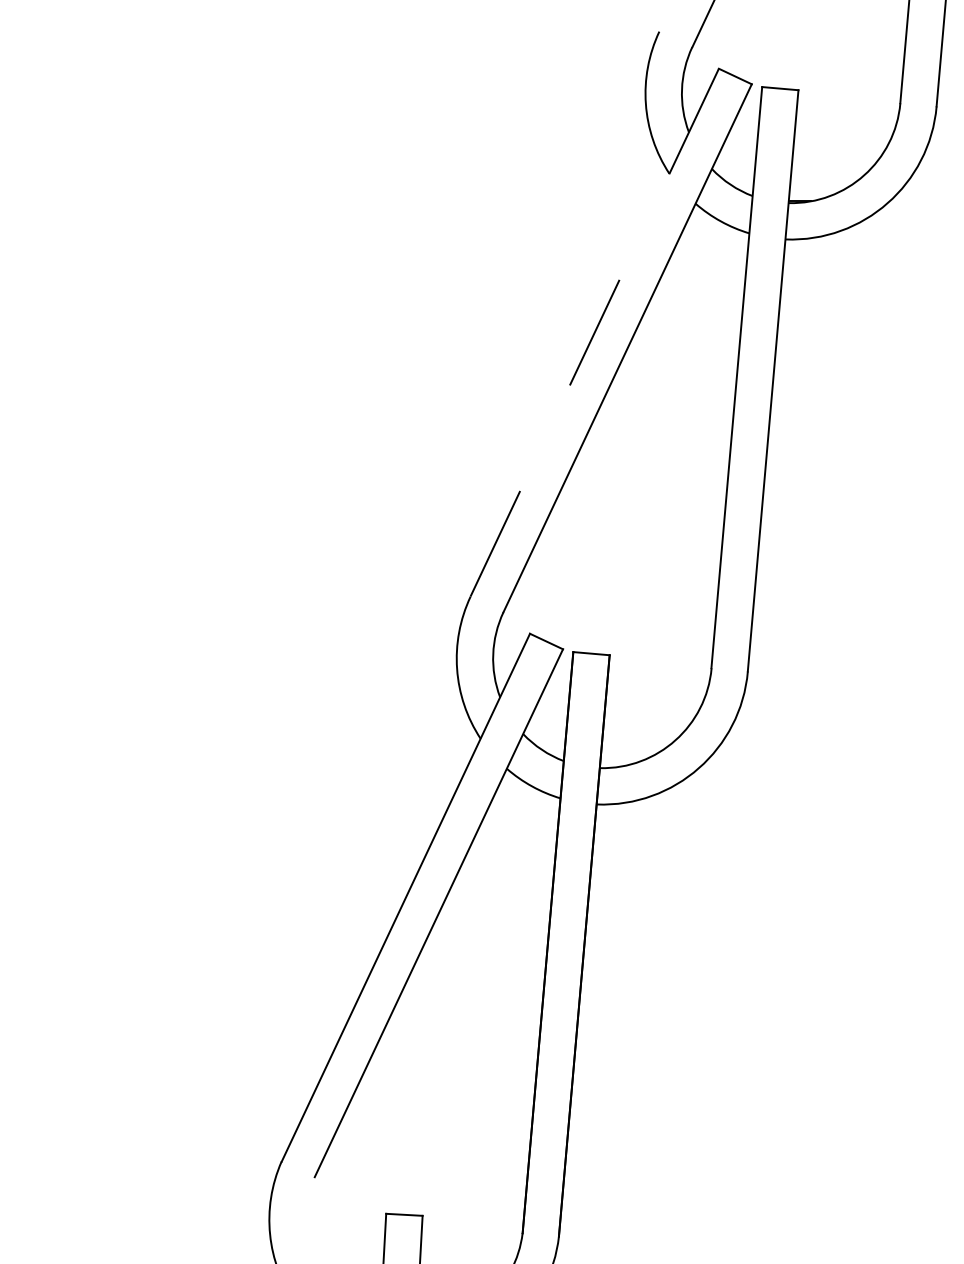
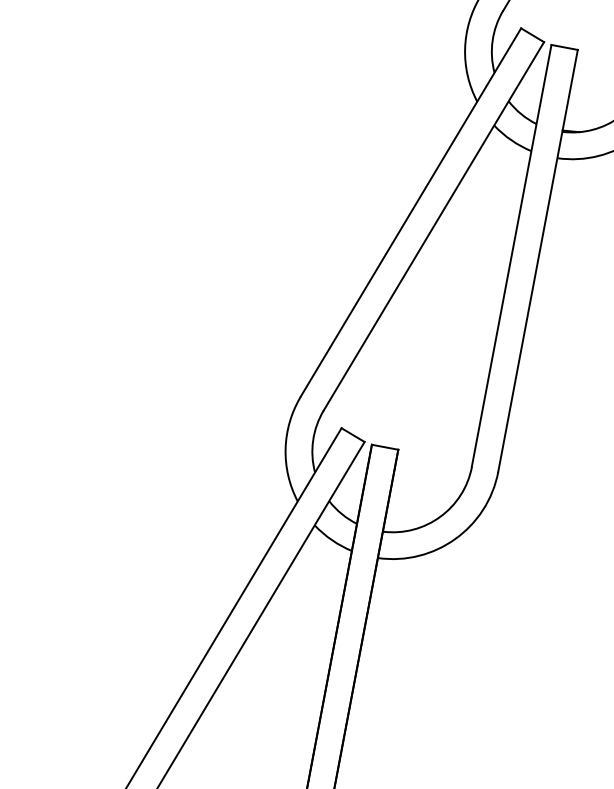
line: (594, 332) -> (410, 212), dashed -> solid

